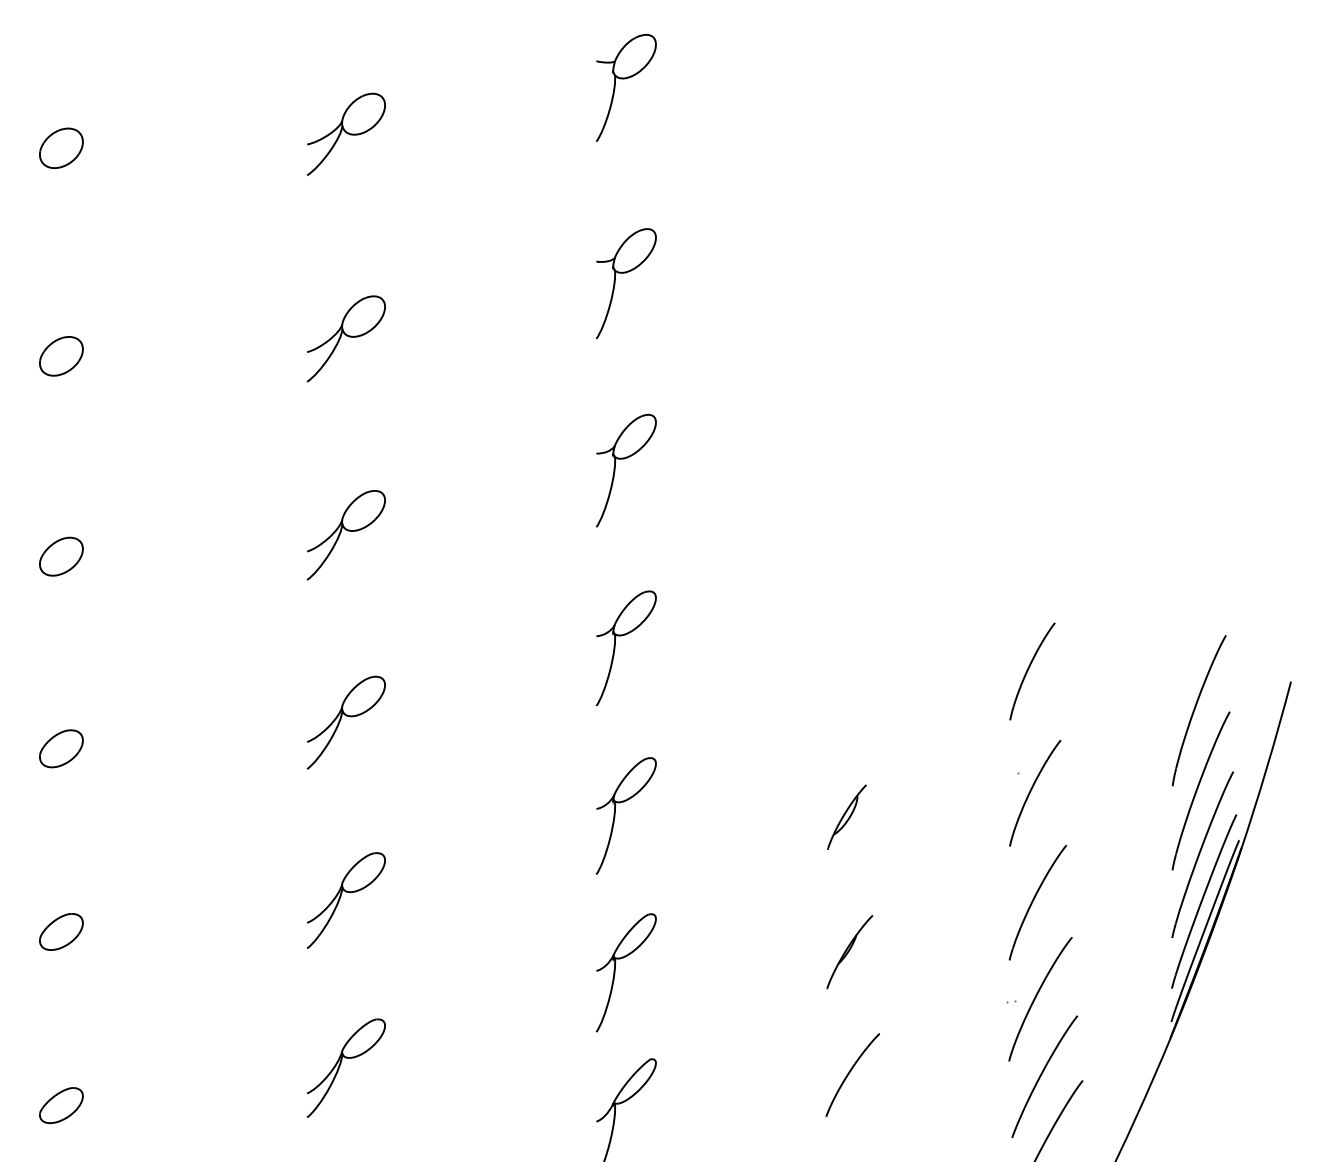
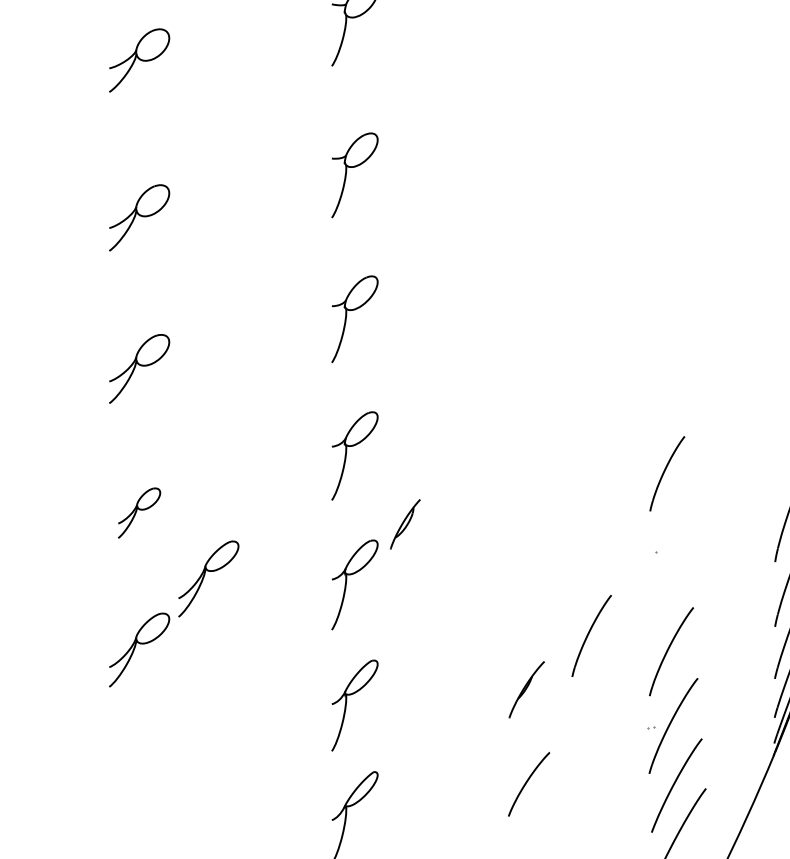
part: (345, 722) -> (138, 513), size x0.7
part: (1035, 793) -> (592, 636), moved
part: (846, 816) -> (405, 523), moved
part: (345, 1067) -> (208, 578), moved

